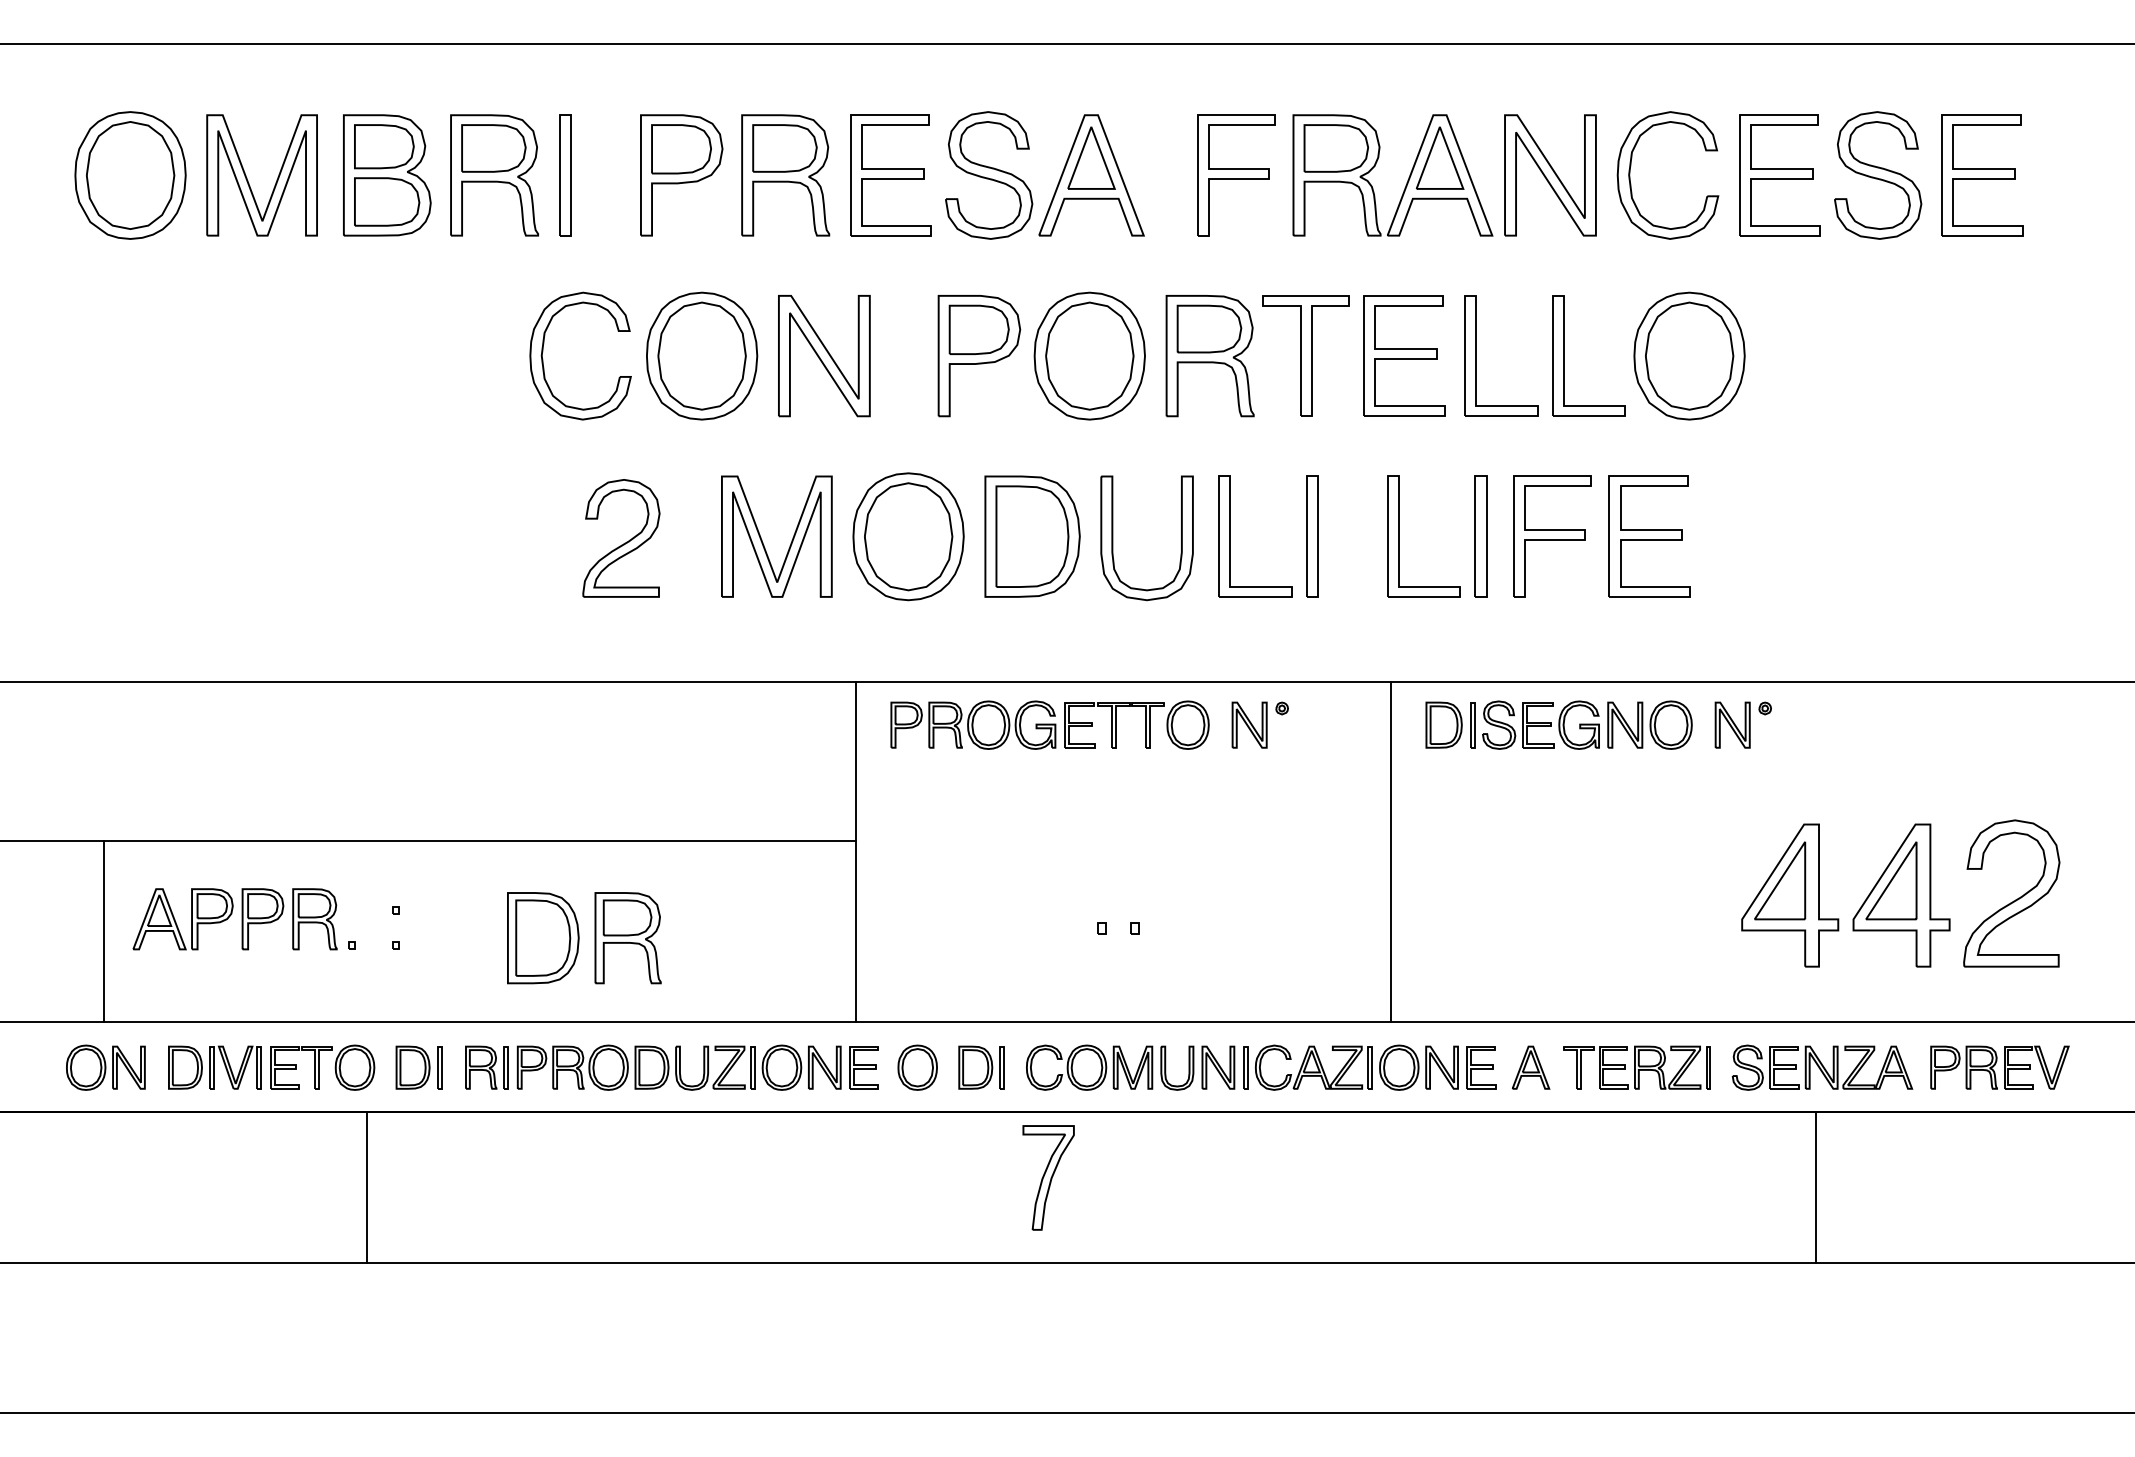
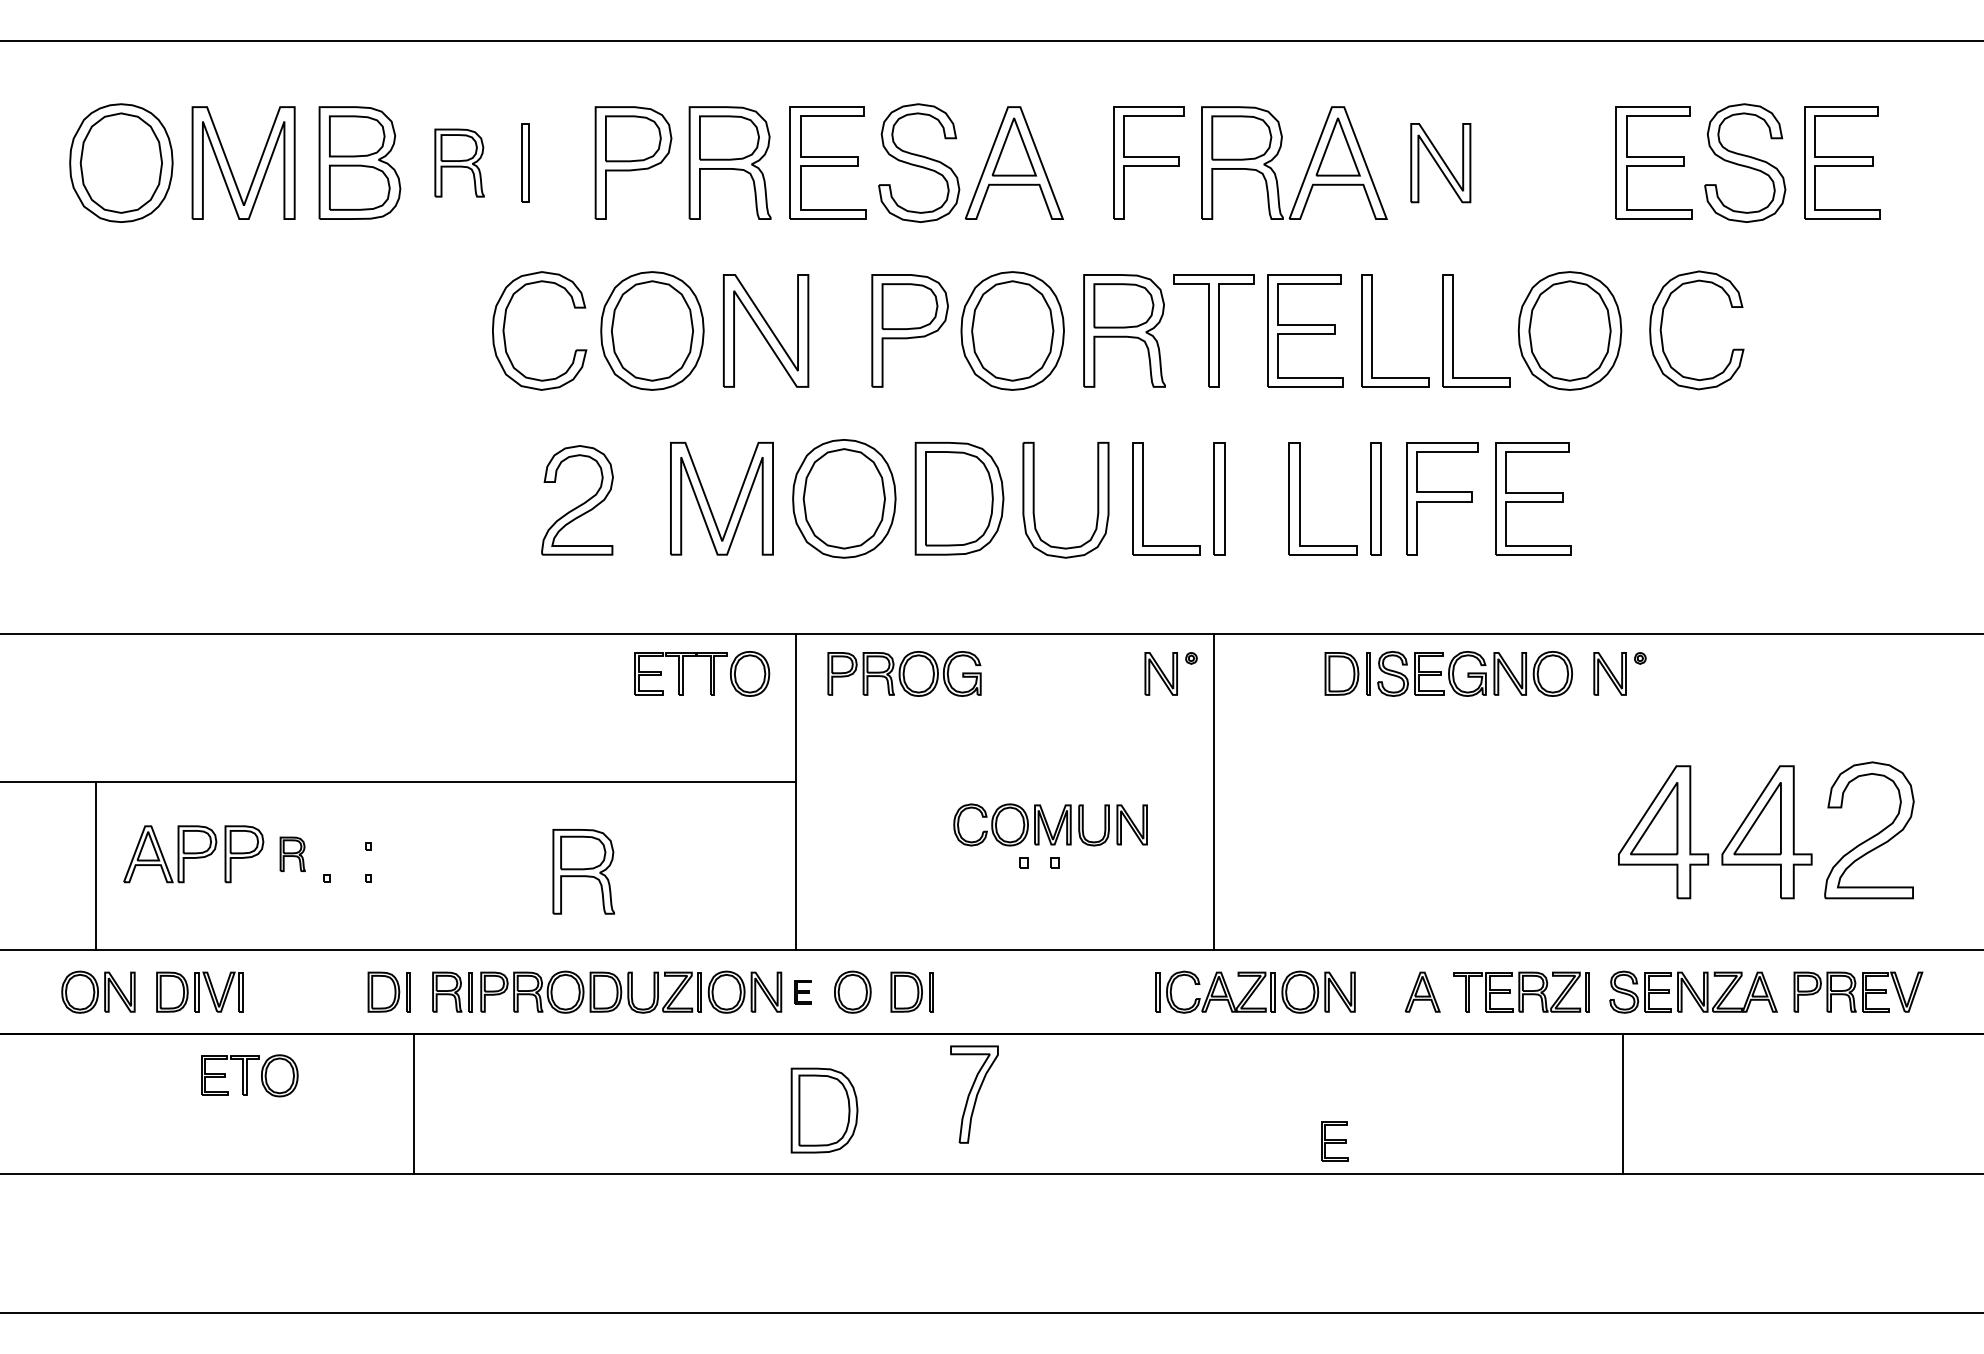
part: (494, 175) -> (459, 163), size x0.6
part: (565, 175) -> (525, 163), size x0.7
part: (1550, 175) -> (1440, 163), size x0.7
part: (1631, 183) -> (1662, 337), moved
part: (1145, 724) -> (710, 673), moved
line: (1391, 851) -> (1214, 791), moved
part: (314, 919) -> (292, 854), size x0.6
part: (543, 938) -> (824, 1110), moved
part: (322, 1067) -> (249, 1075), moved
part: (863, 1067) -> (802, 991), size x0.6
part: (1130, 1067) -> (1050, 824), moved
part: (1481, 1067) -> (1334, 1141), moved
line: (367, 1187) -> (414, 1103), moved
line: (1815, 1187) -> (1622, 1103), moved

